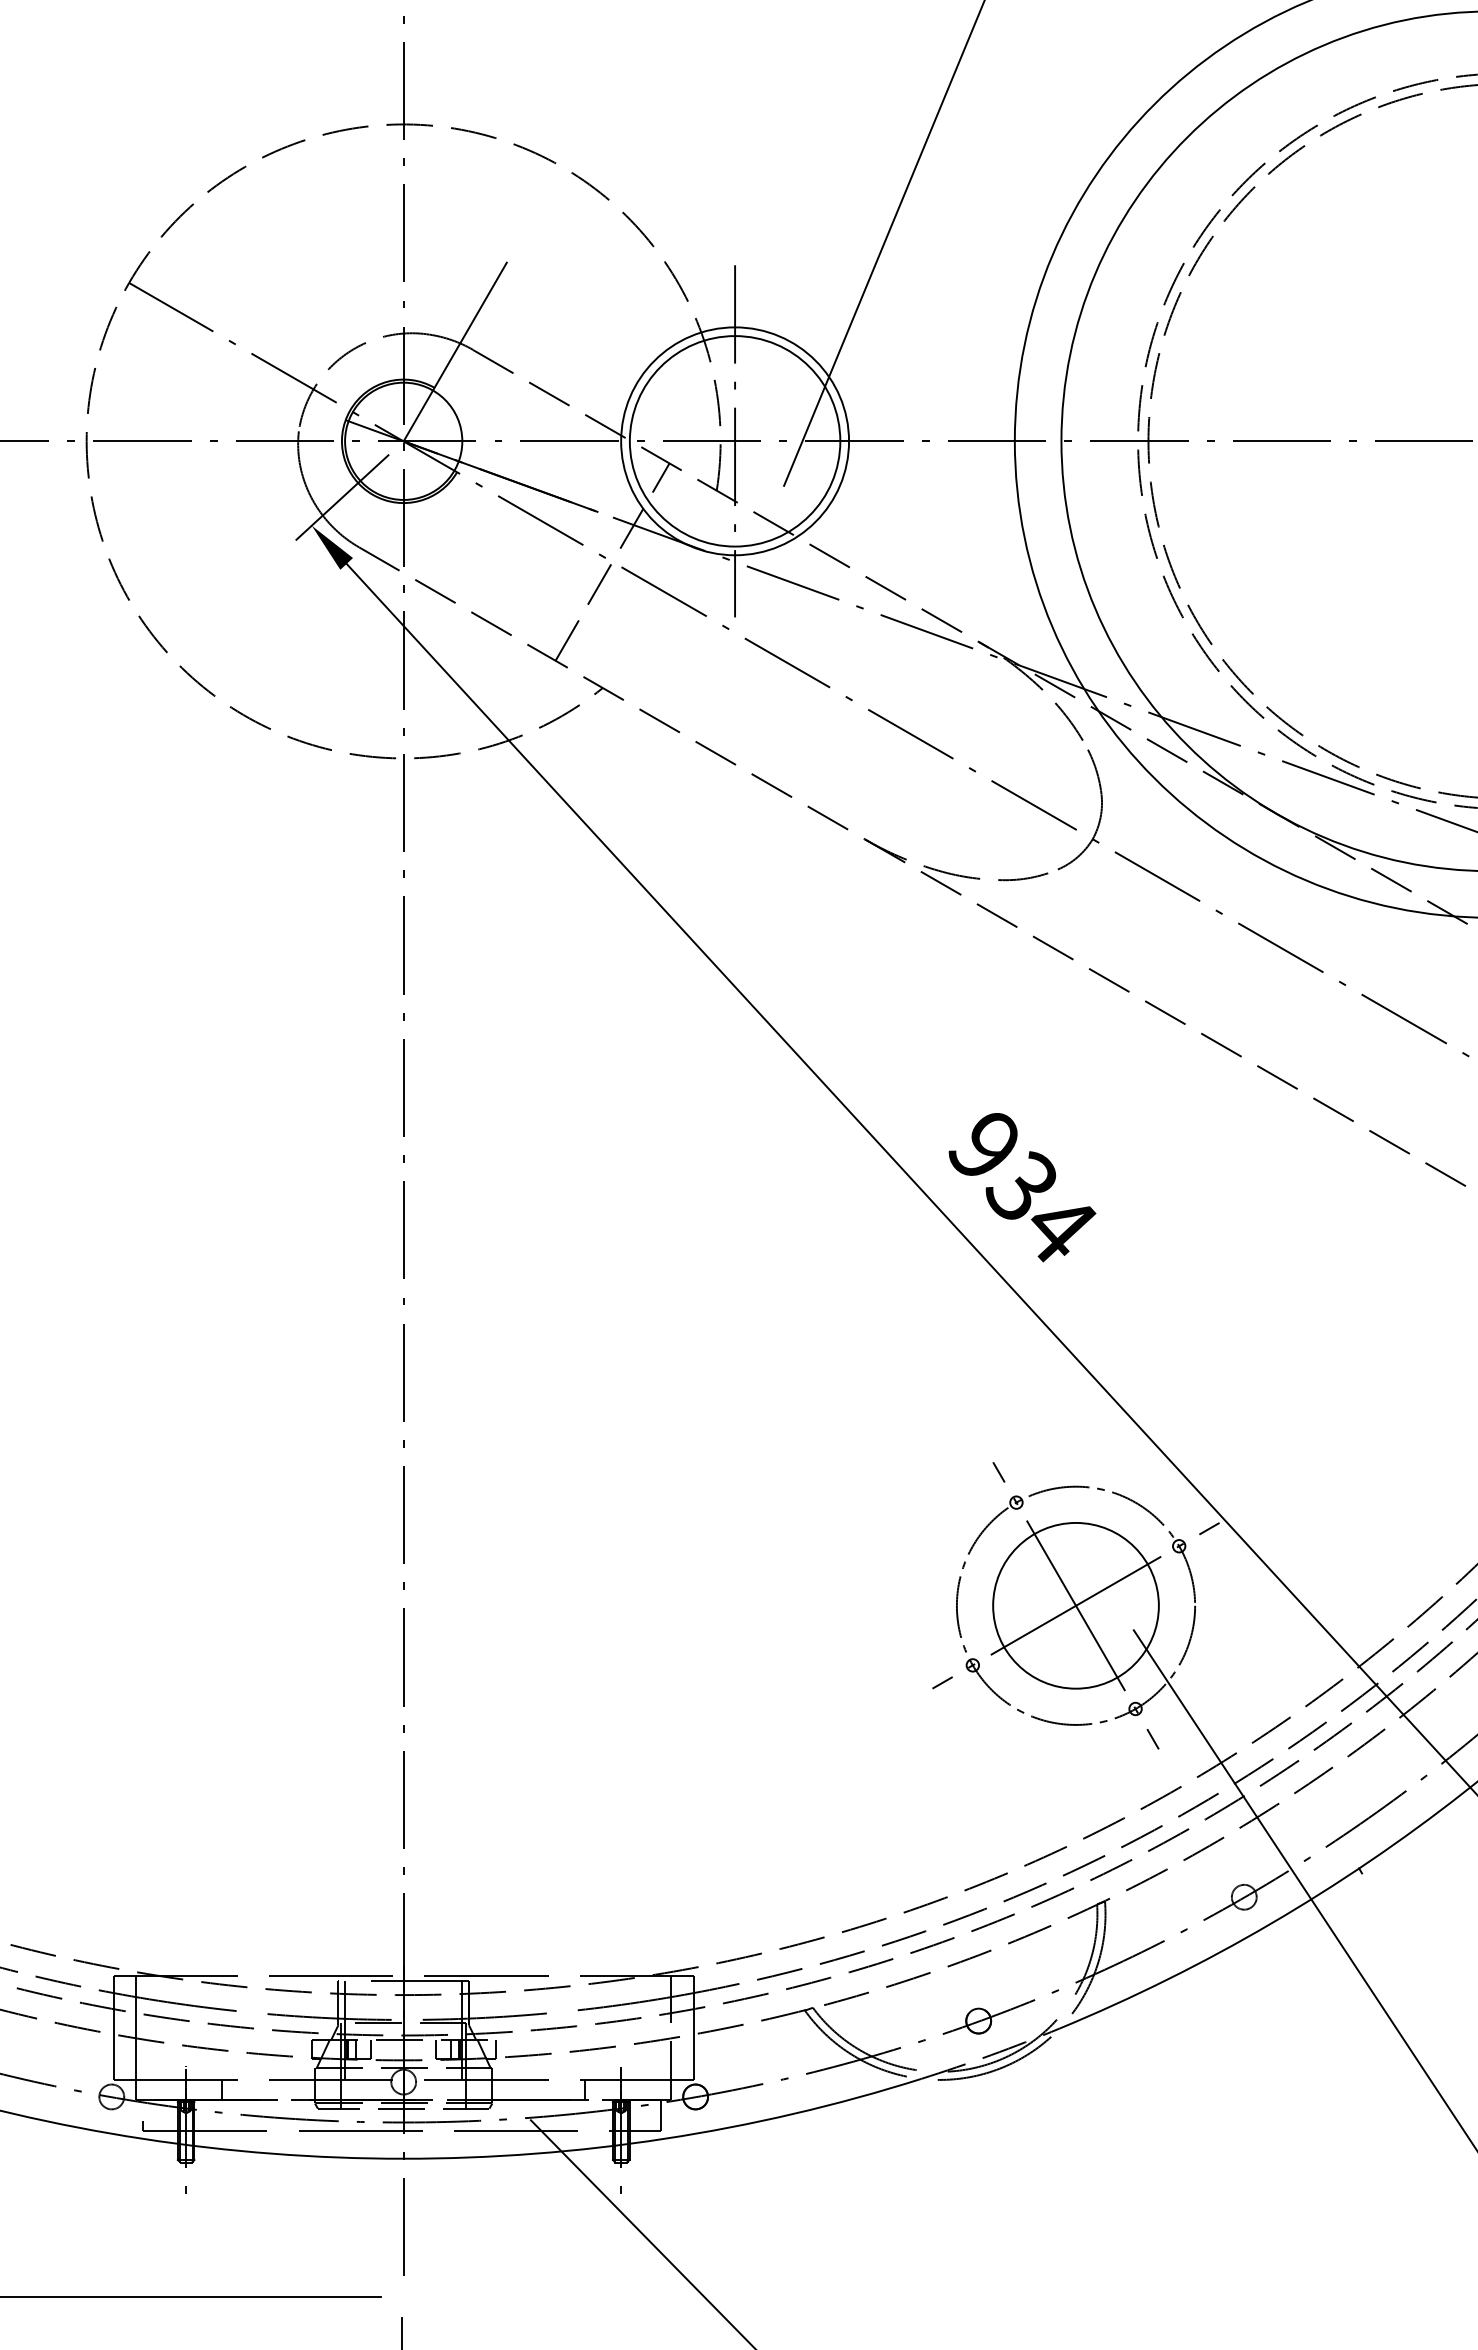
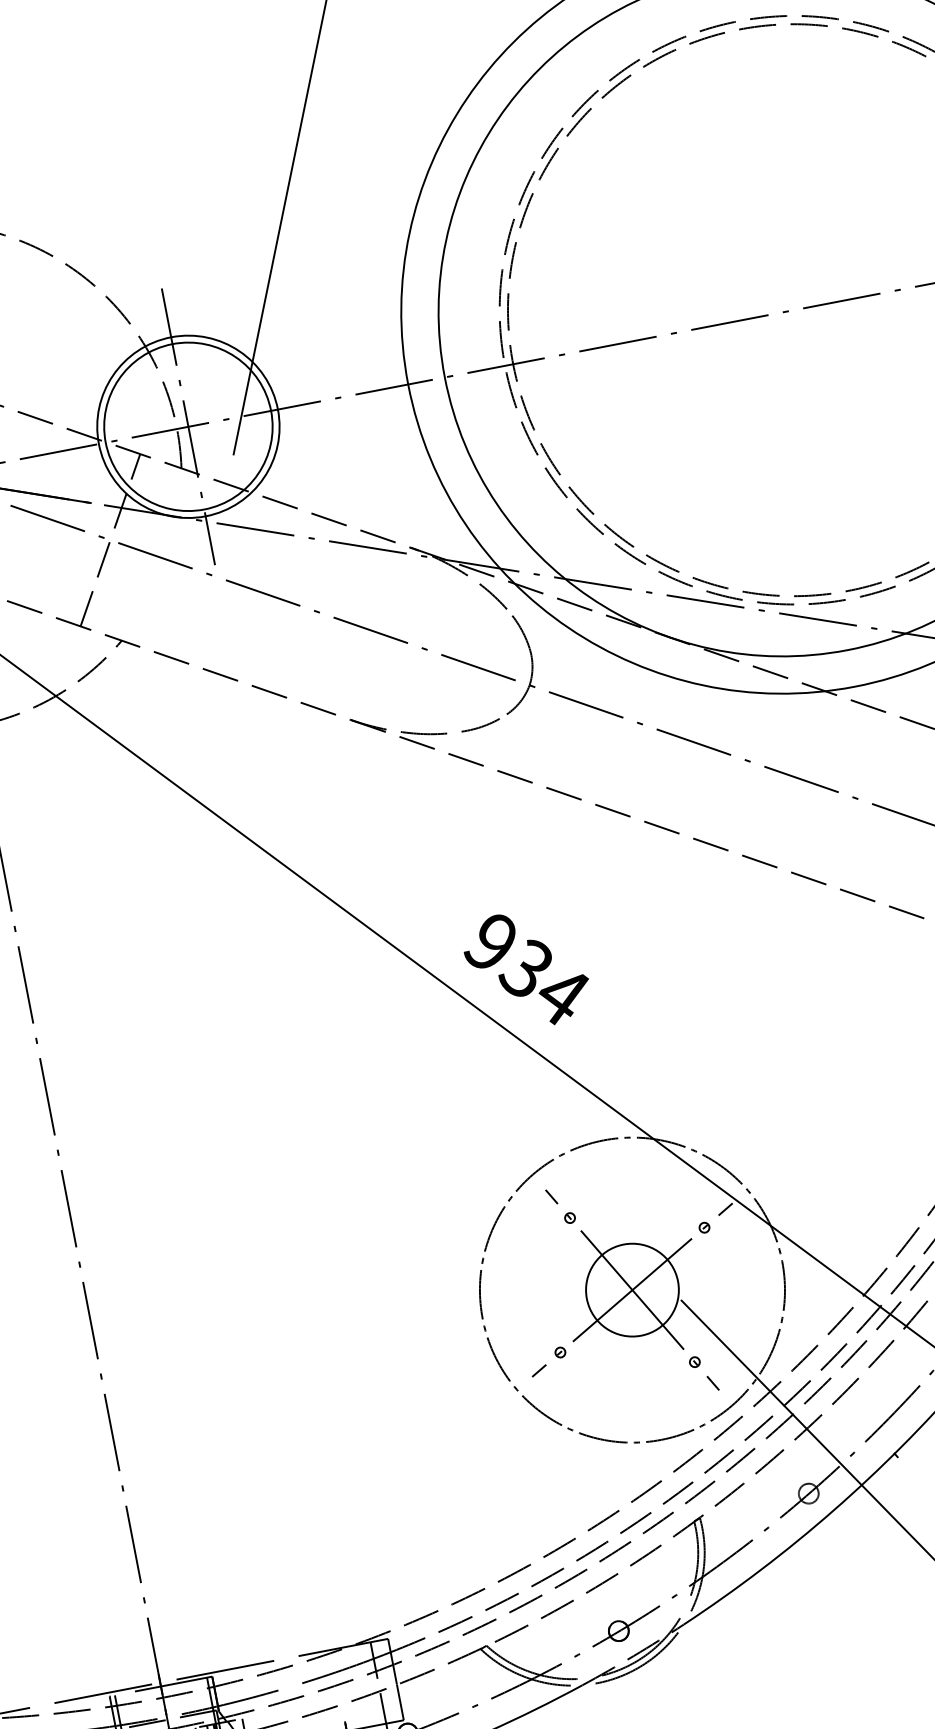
circle: (1075, 1605) -> (632, 1289), size x0.7
circle: (1075, 1605) -> (632, 1289), size x1.6

